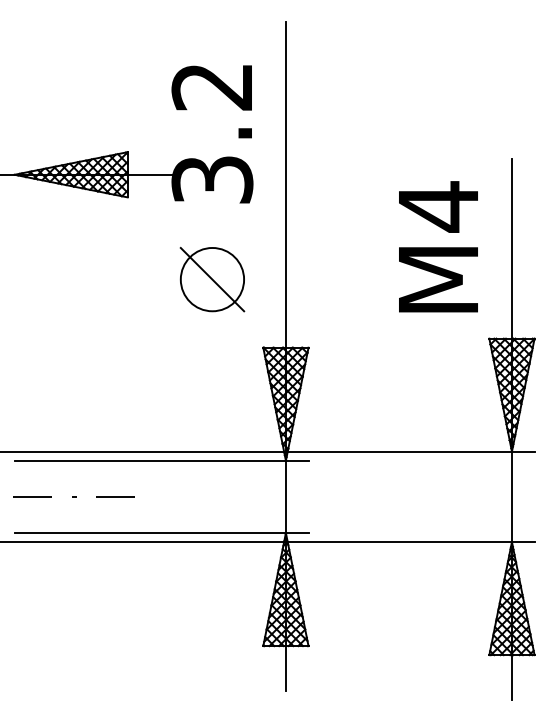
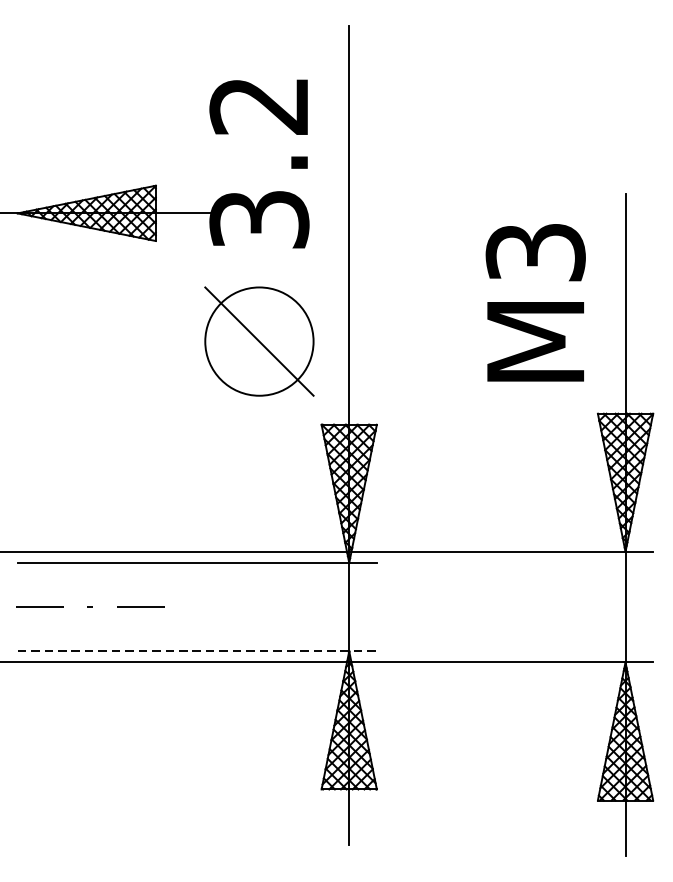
text: (438, 206) -> (535, 252), M4 -> M3
part: (212, 279) -> (259, 341), size x1.4
line: (161, 533) -> (197, 651), solid -> dashed

